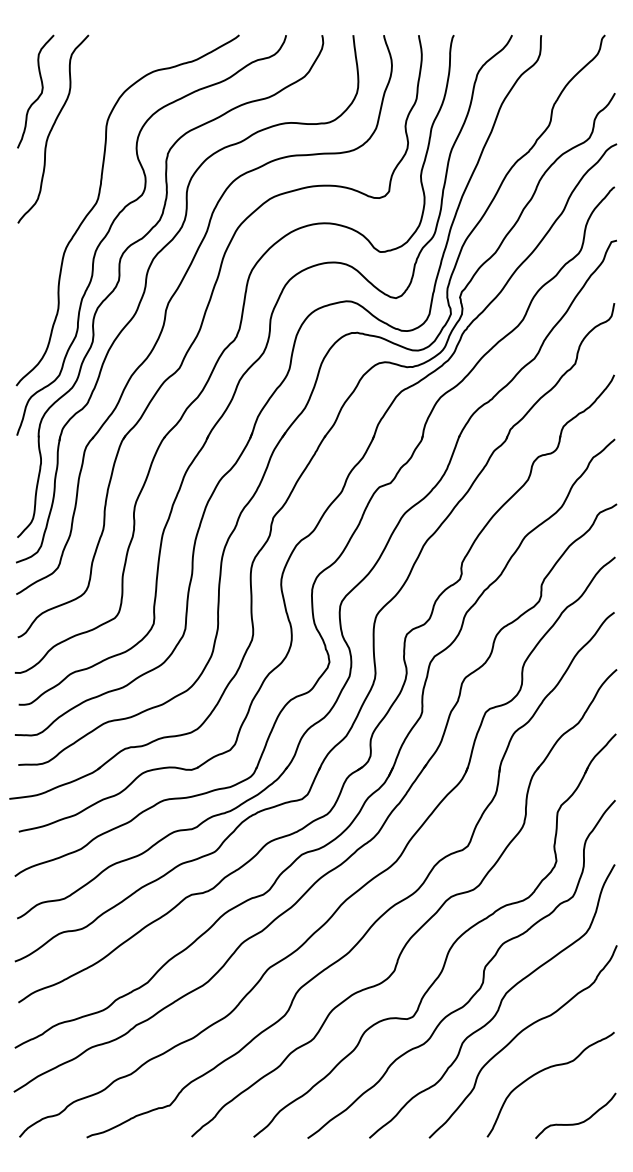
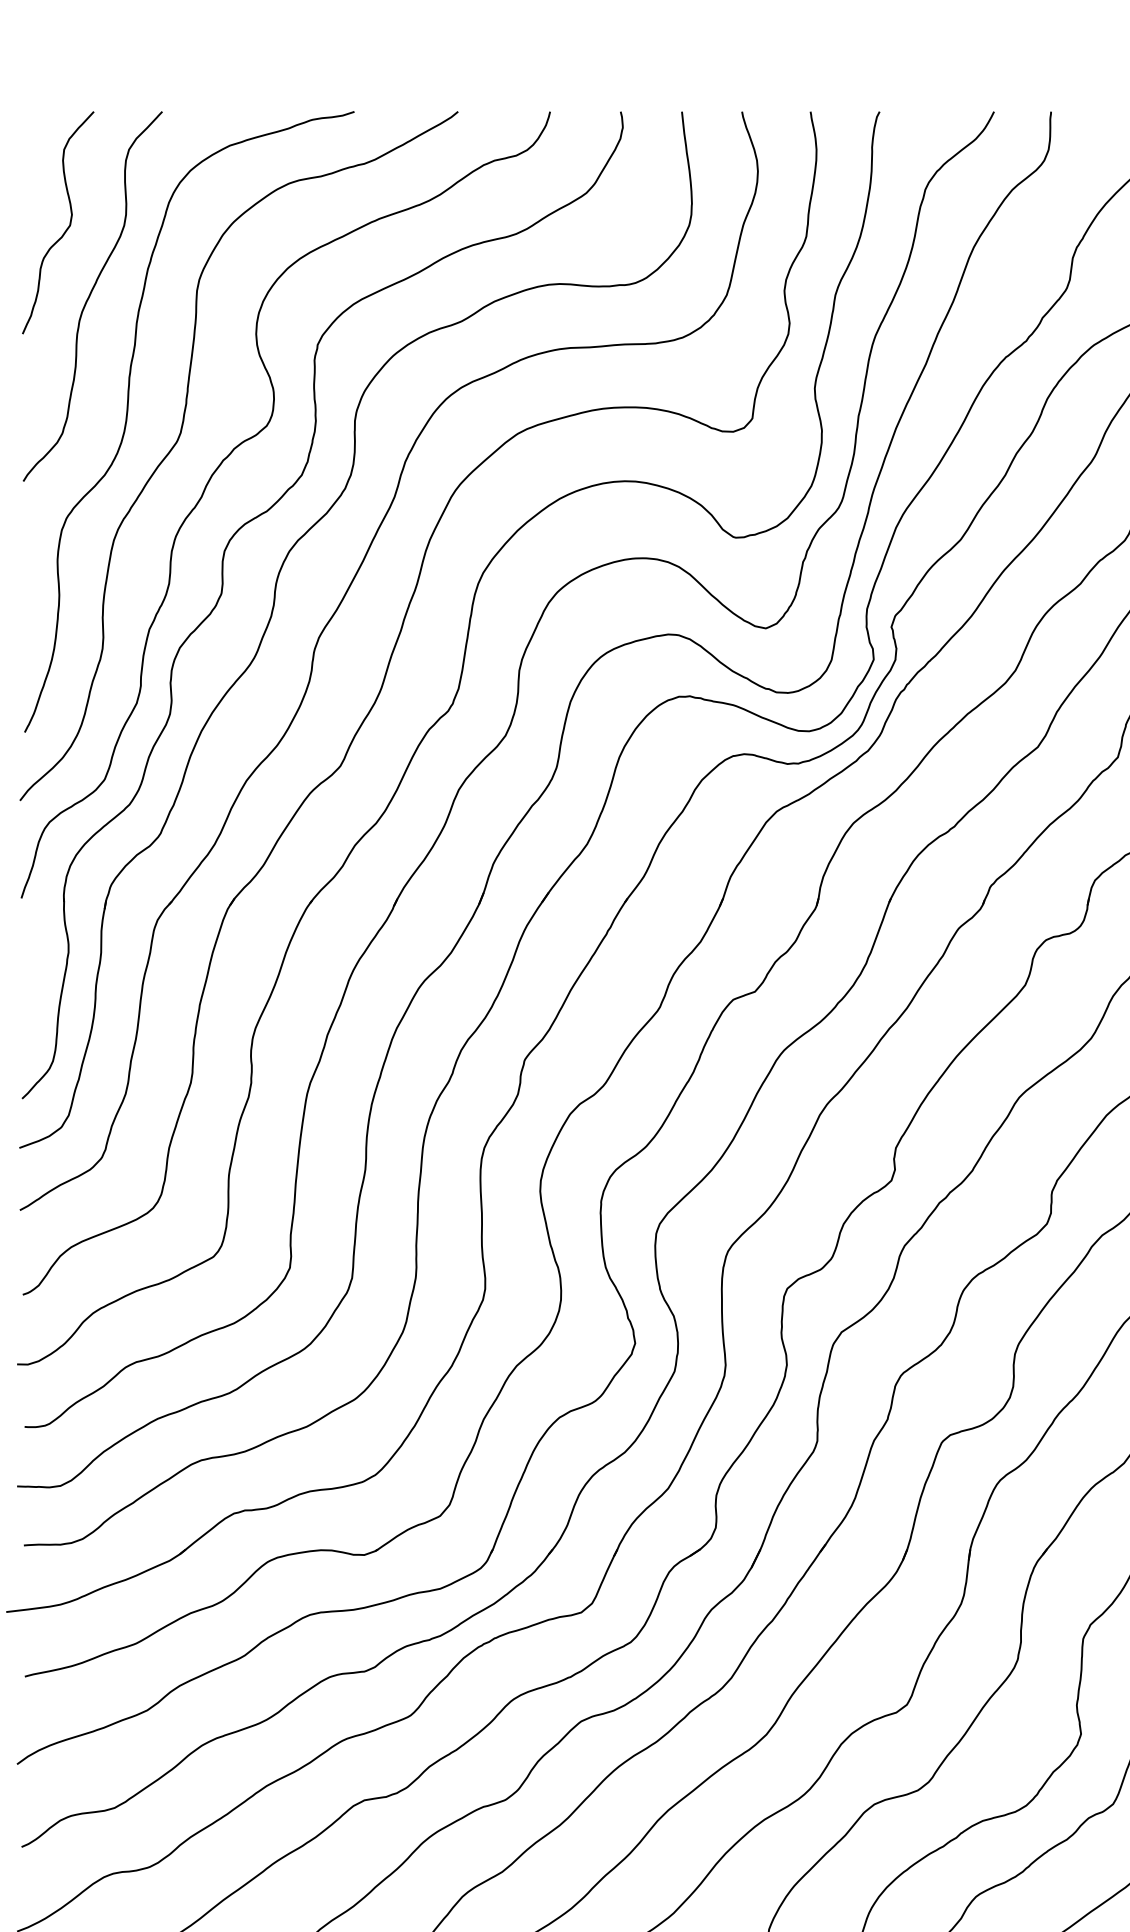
curve: (71, 192) -> (128, 420), added

